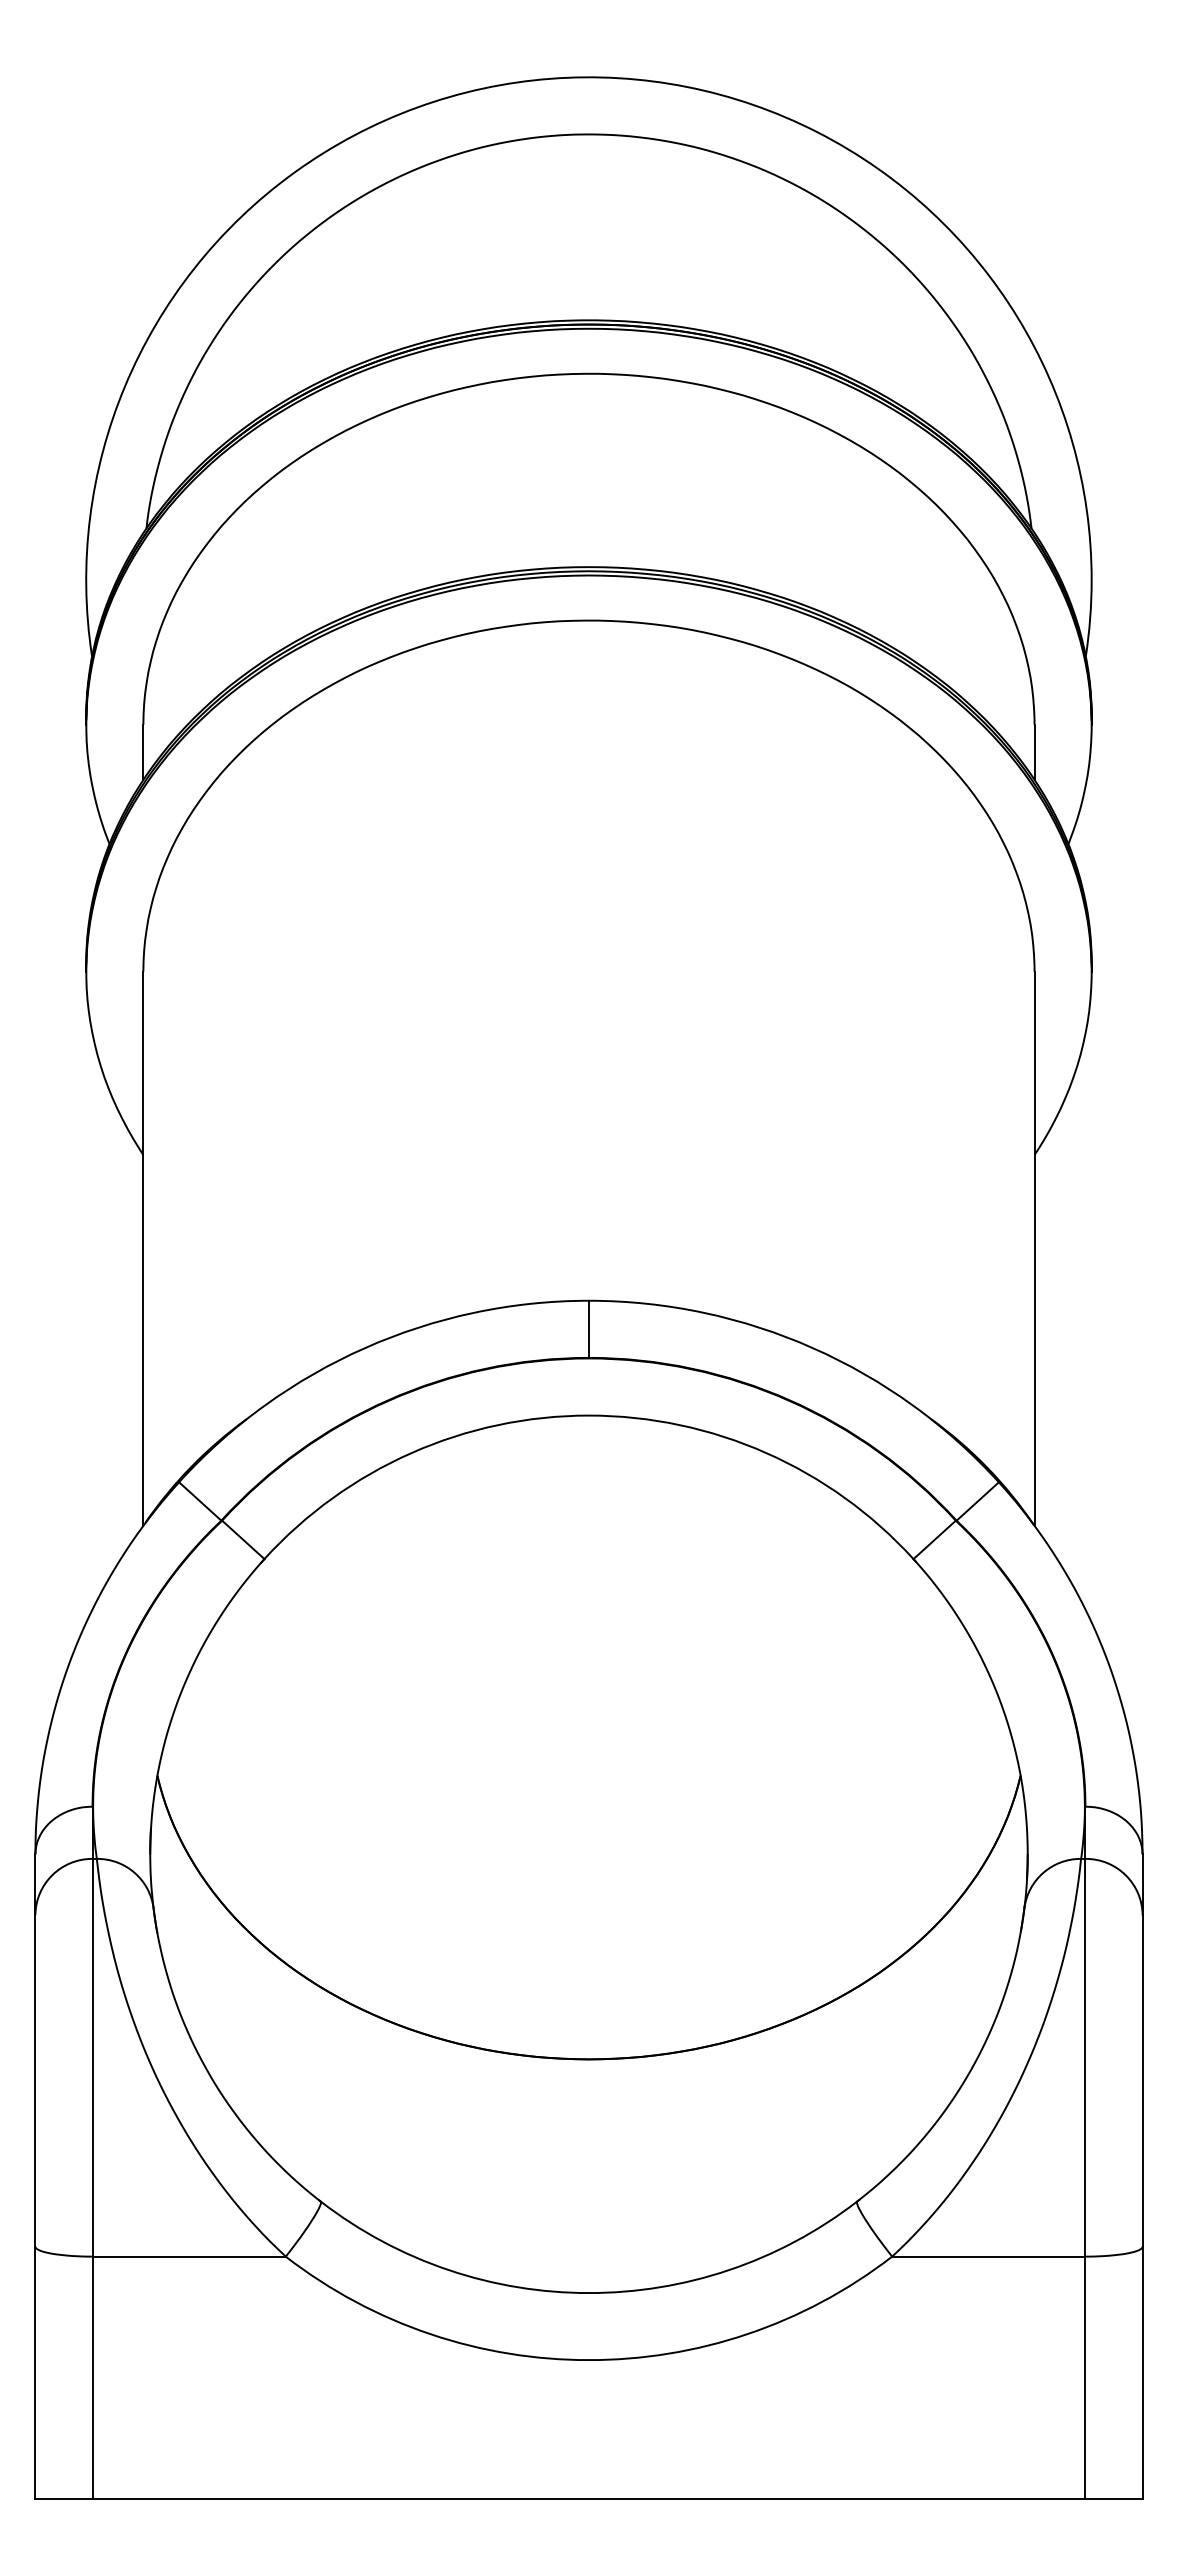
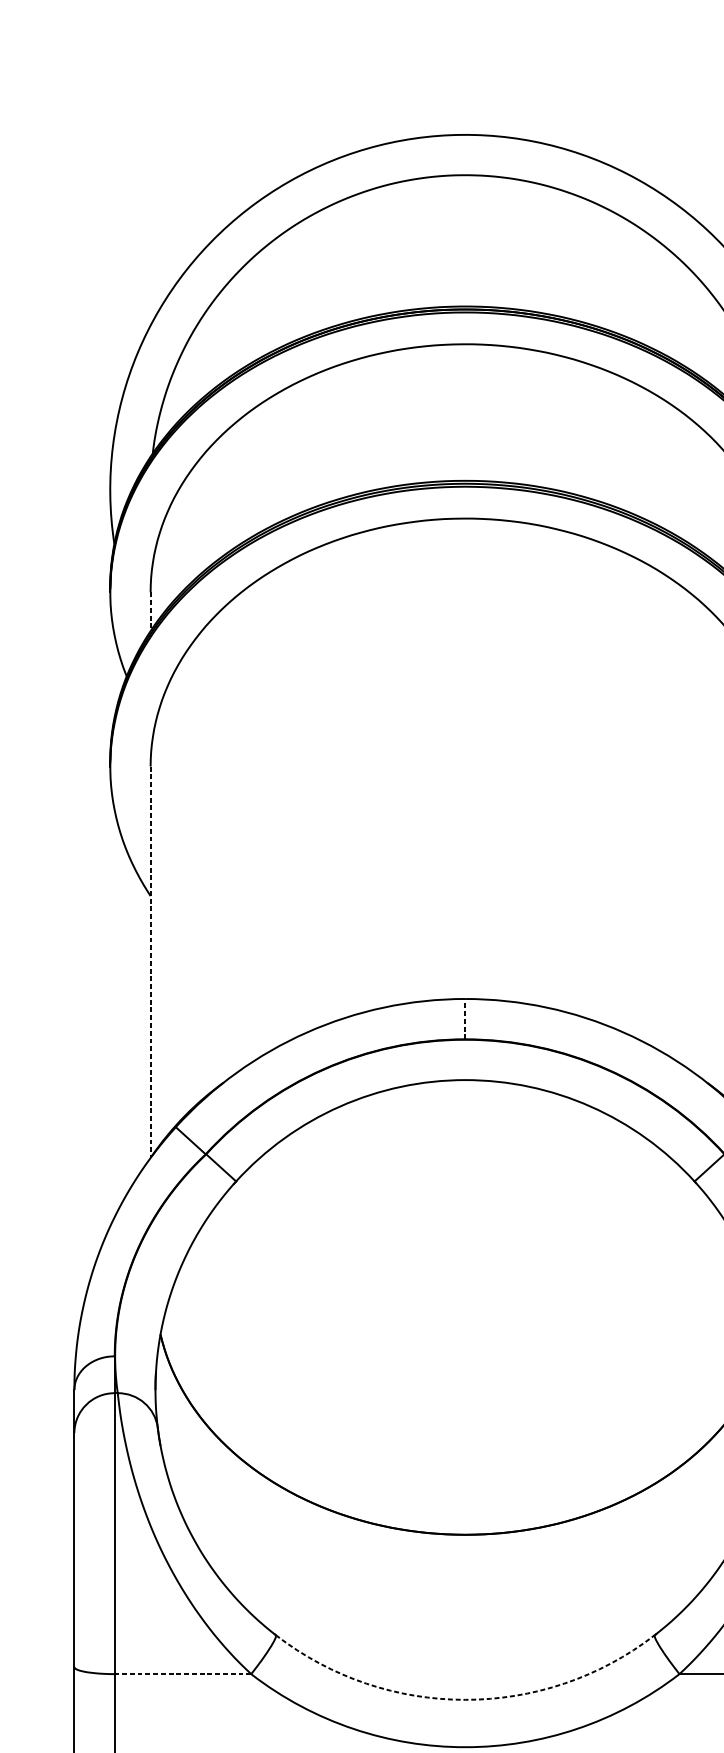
line: (143, 752) -> (150, 611), solid -> dashed
line: (143, 1249) -> (150, 962), solid -> dashed
line: (588, 1329) -> (465, 1019), solid -> dashed
line: (189, 2256) -> (183, 1674), solid -> dashed
arc: (588, 2293) -> (465, 1700), solid -> dashed

